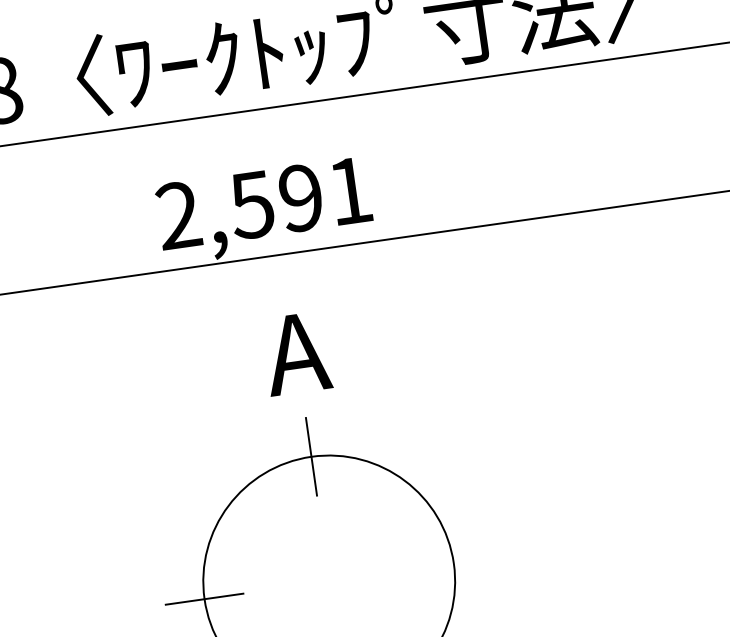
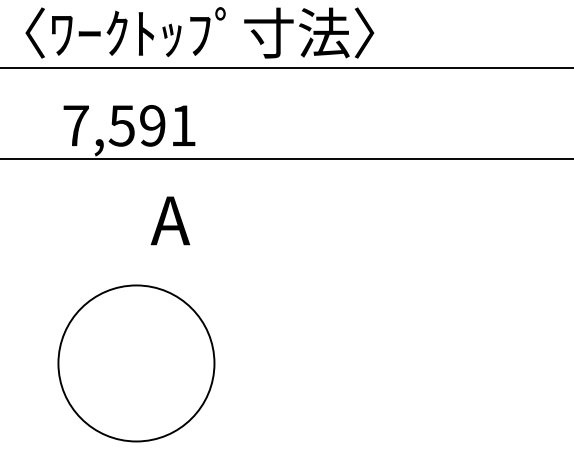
text: (177, 215) -> (75, 125), 2,591 -> 7,591
text: (295, 353) -> (169, 220), moved
line: (311, 456) -> (136, 285), removed
line: (204, 599) -> (58, 363), removed

